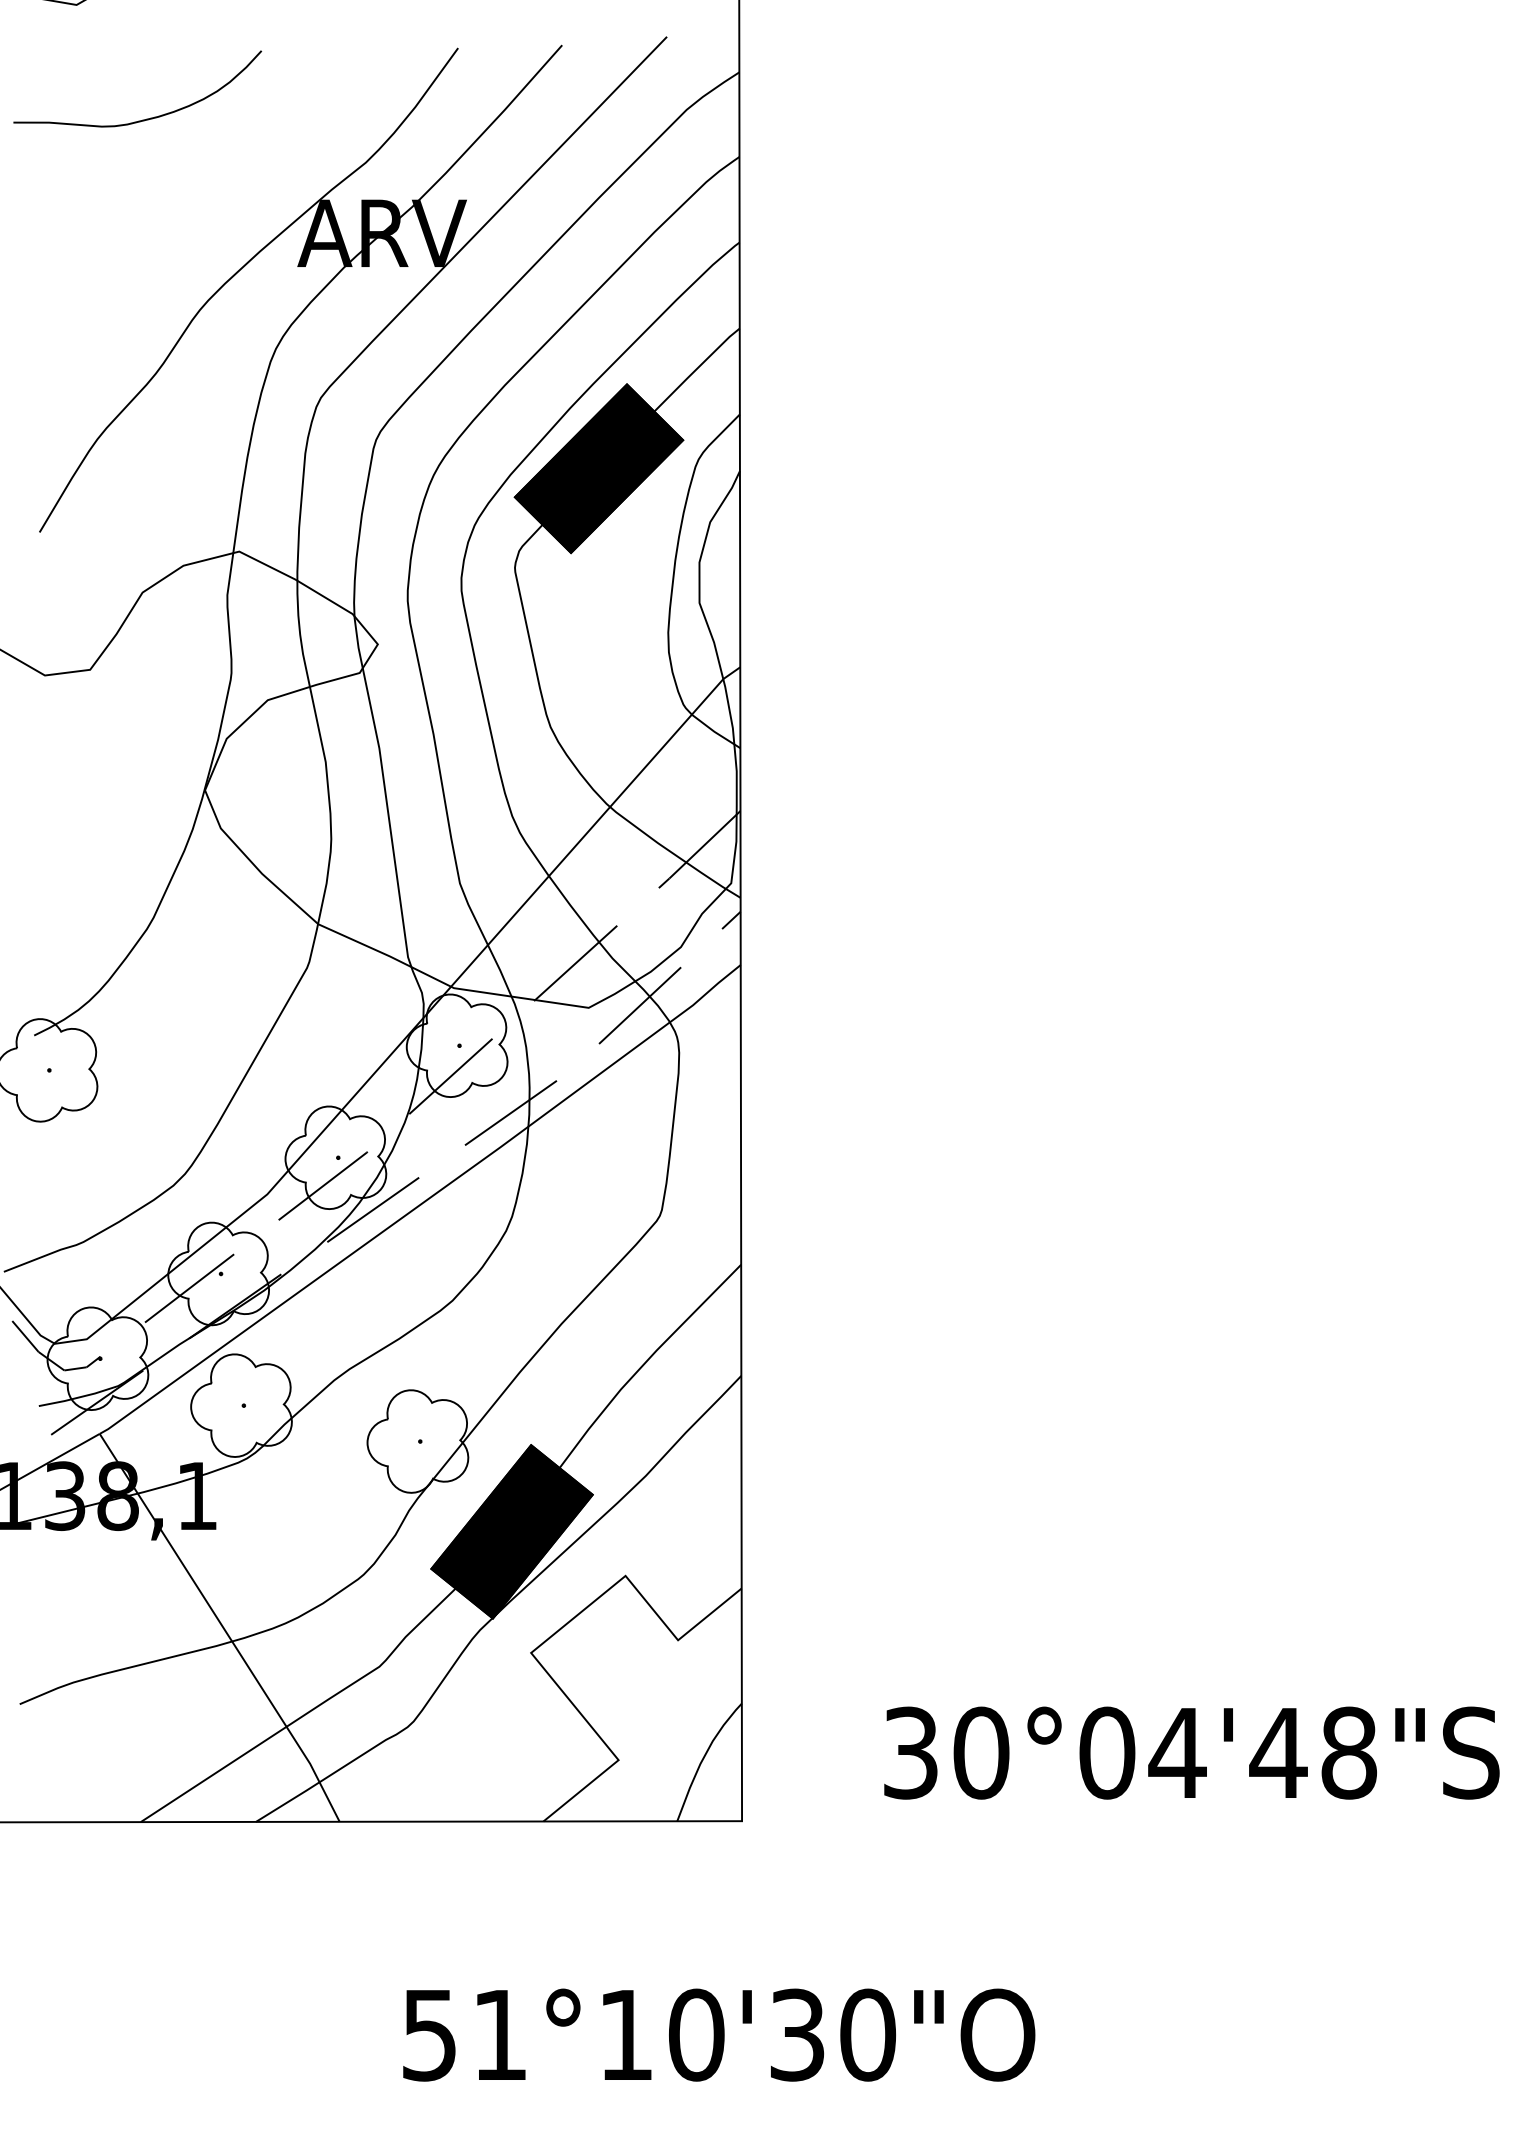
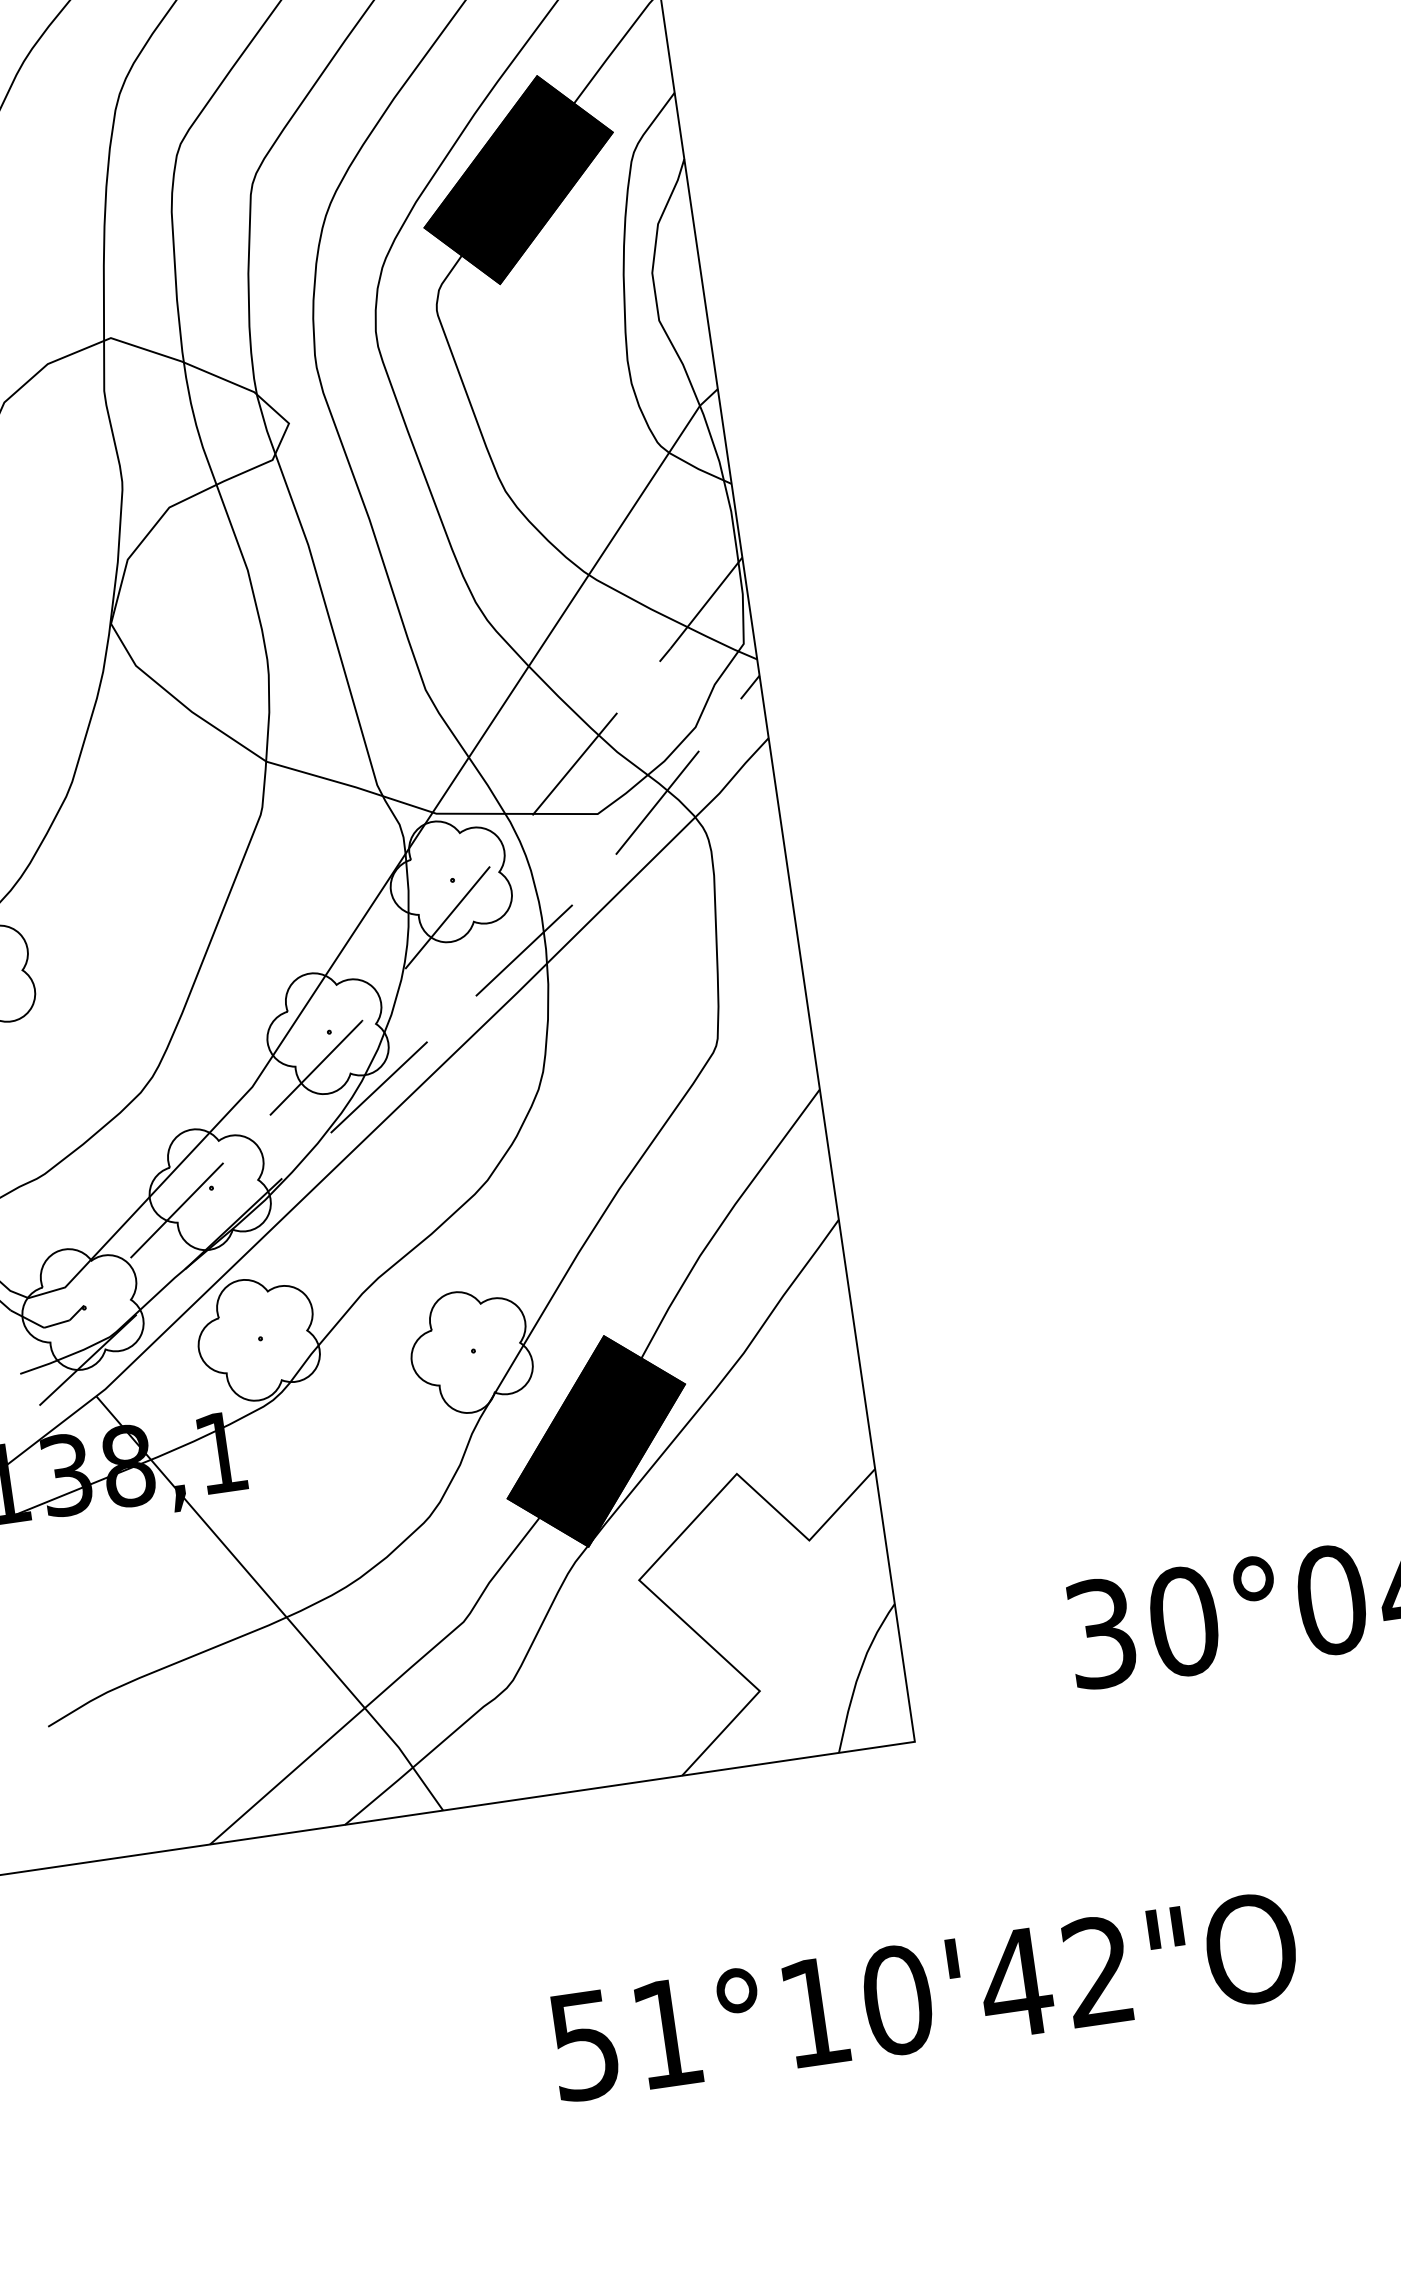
text: (831, 2034) -> (1055, 1976), 51°10'30"O -> 51°10'42"O

